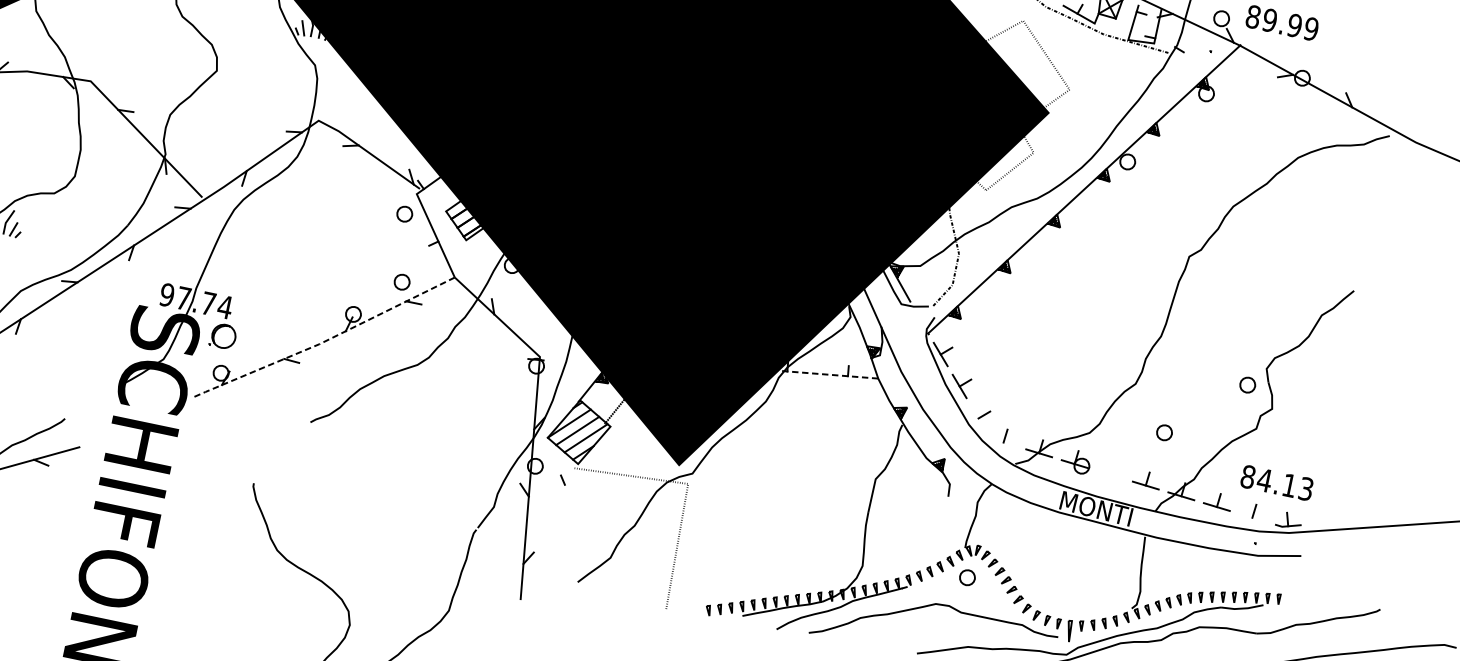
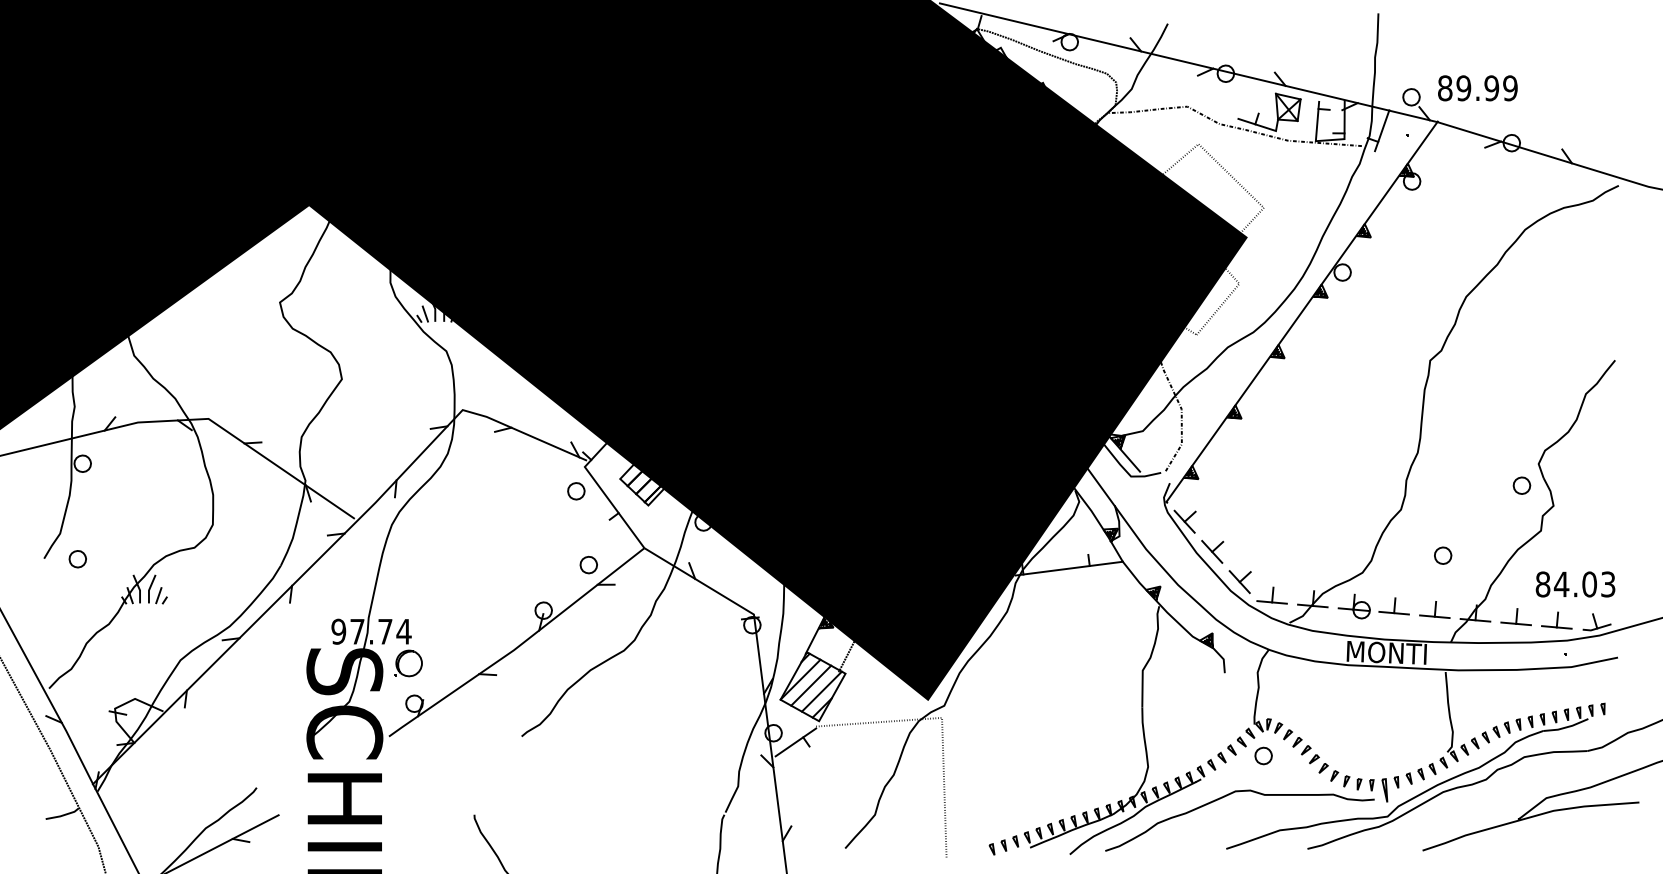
line: (1189, 42) -> (1382, 130), added
line: (324, 341) -> (518, 646), dashed -> solid
line: (829, 374) -> (1069, 568), dashed -> solid
line: (978, 418) -> (1239, 582), added
line: (1003, 442) -> (1271, 602), added
part: (1110, 468) -> (1393, 606), added
line: (553, 478) -> (795, 742), added
text: (1289, 485) -> (1589, 584), 84.13 -> 84.03
line: (1252, 517) -> (1556, 627), added

